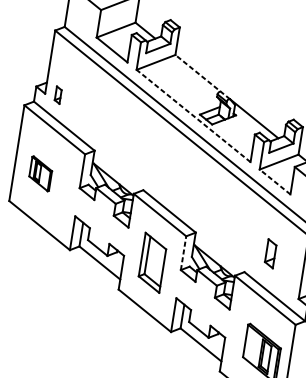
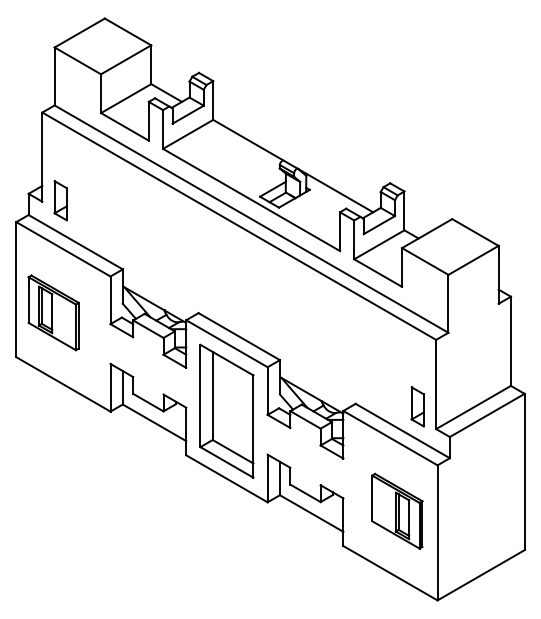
line: (202, 77) -> (255, 144), dashed -> solid
part: (58, 94) -> (60, 200), size x1.67
line: (193, 115) -> (251, 199), dashed -> solid
part: (40, 173) -> (53, 312), size x1.67
line: (275, 182) -> (378, 273), dashed -> solid
line: (183, 253) -> (267, 391), dashed -> solid
part: (270, 253) -> (417, 406), moved
part: (152, 262) -> (226, 410), size x1.67

